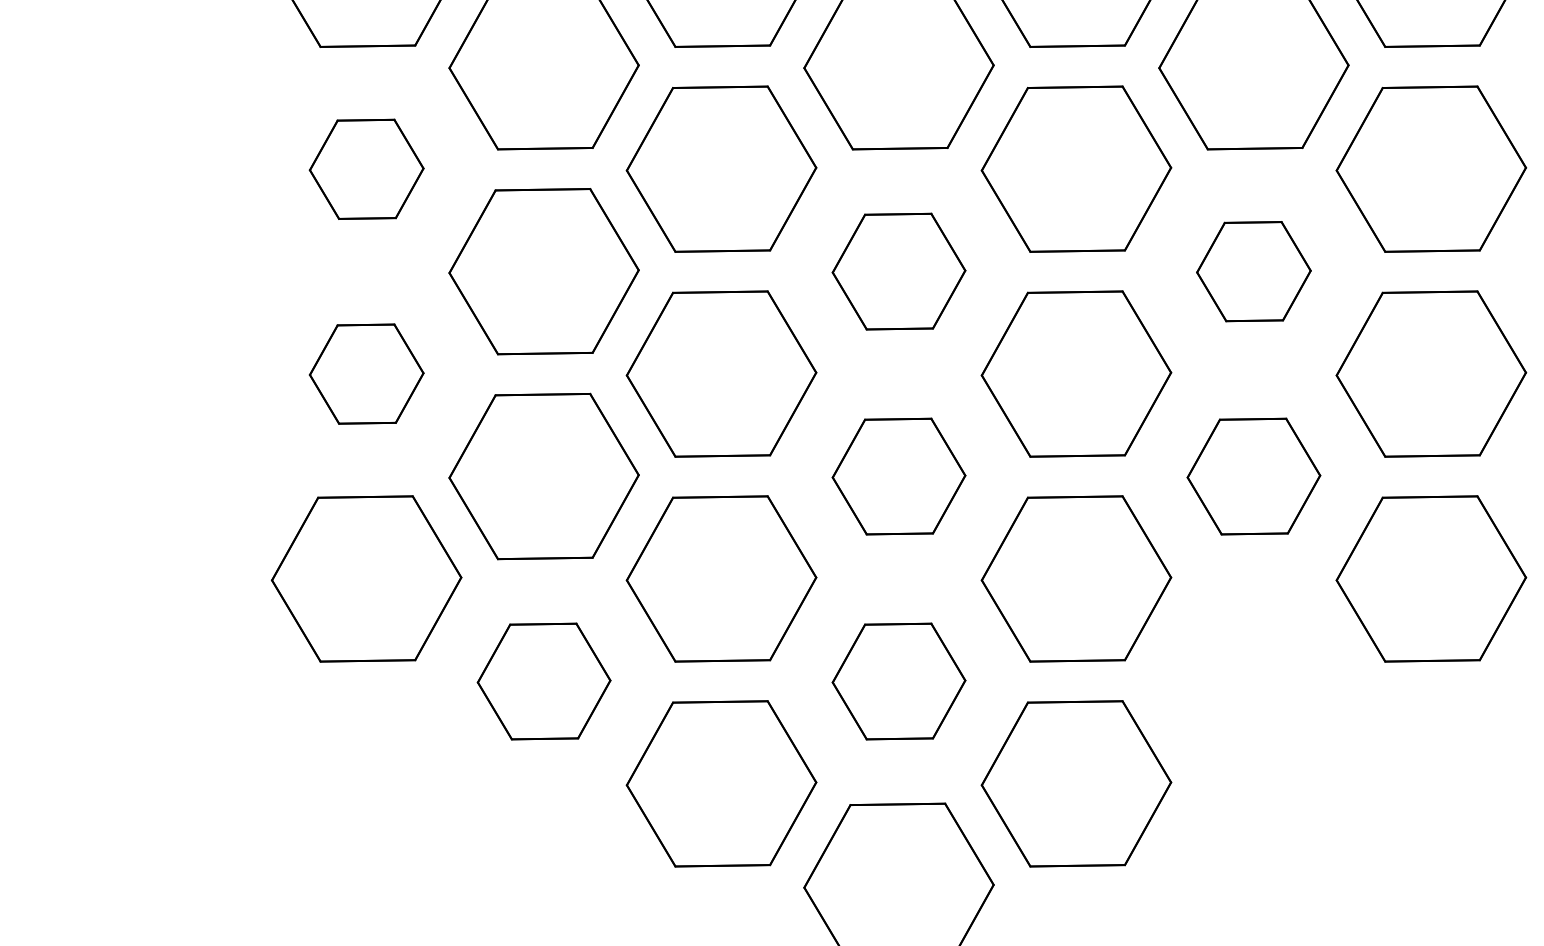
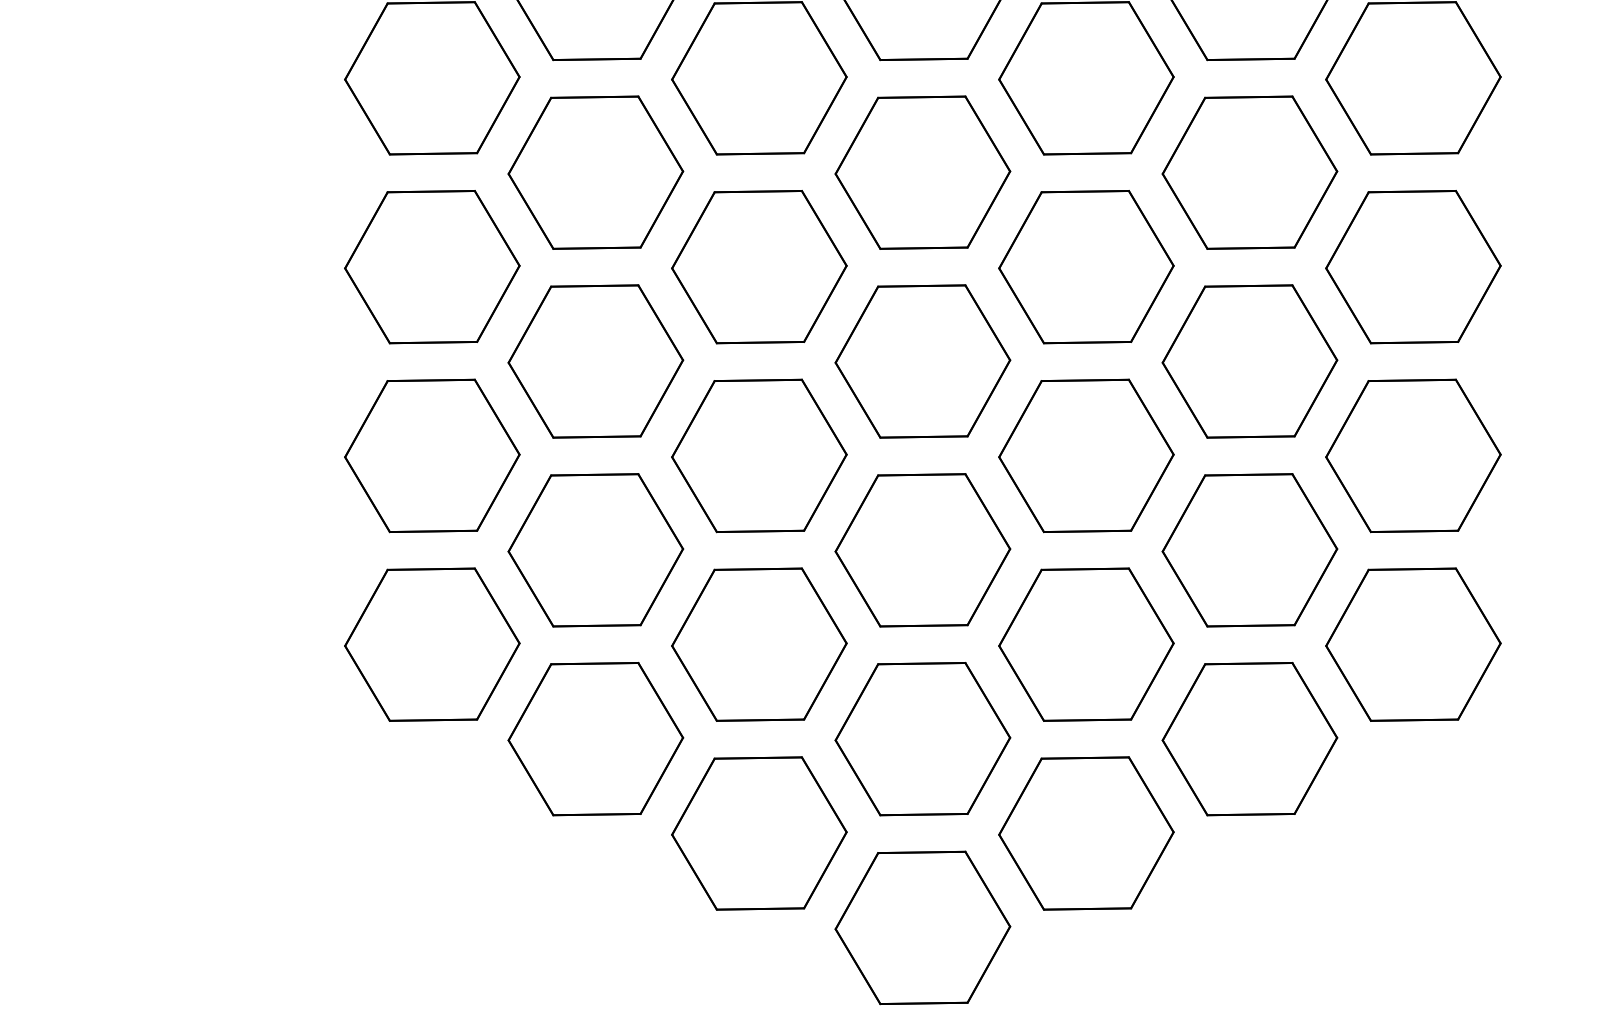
part: (366, 169) -> (432, 267), size x1.67
part: (898, 271) -> (922, 361), size x1.43
part: (1253, 271) -> (1249, 361), size x1.67
part: (366, 373) -> (432, 455), size x1.67
part: (898, 476) -> (922, 550), size x1.43
part: (1253, 476) -> (1249, 550), size x1.43
part: (543, 681) -> (595, 739), size x1.43
part: (898, 681) -> (922, 739), size x1.43
part: (1253, 681) -> (1249, 739), added

